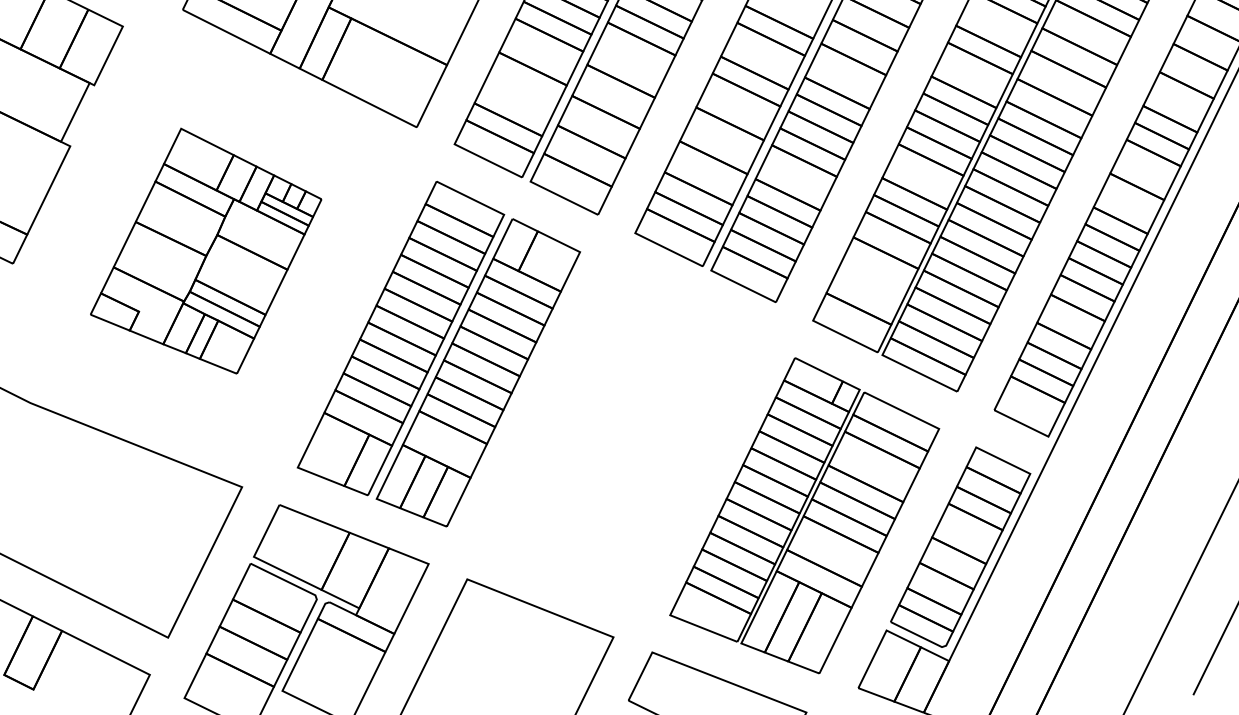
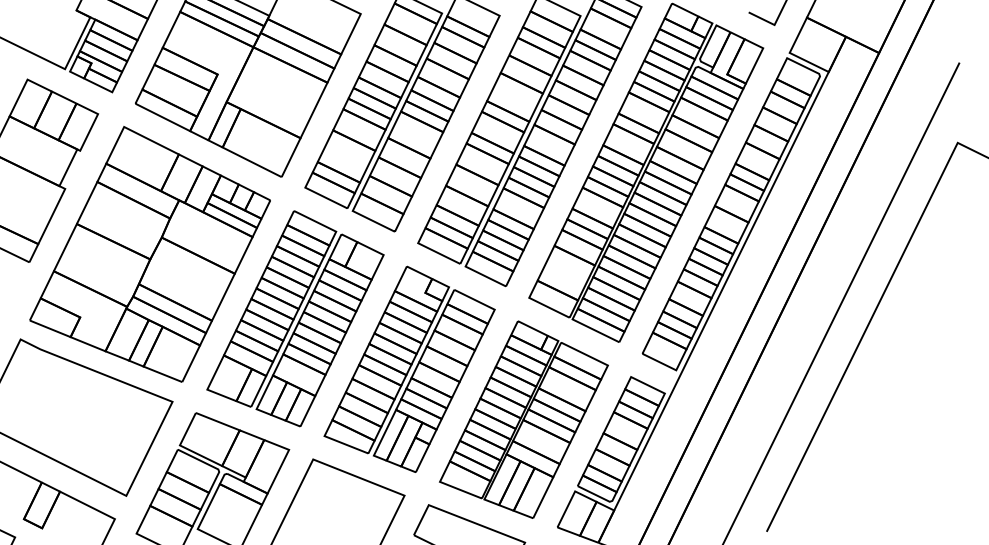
part: (205, 251) -> (149, 254), size x1.67
part: (621, 433) -> (409, 368), added

